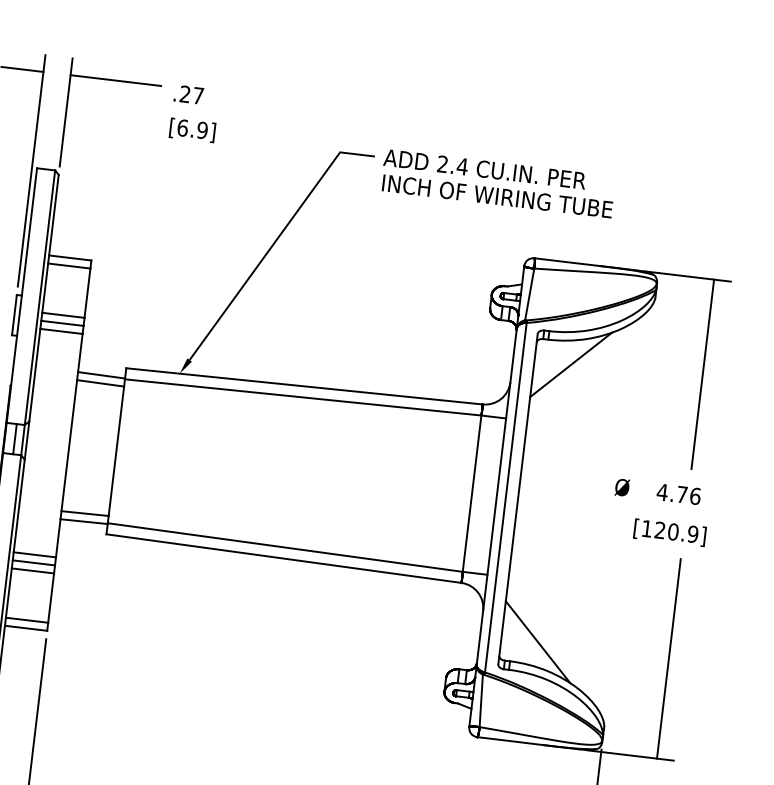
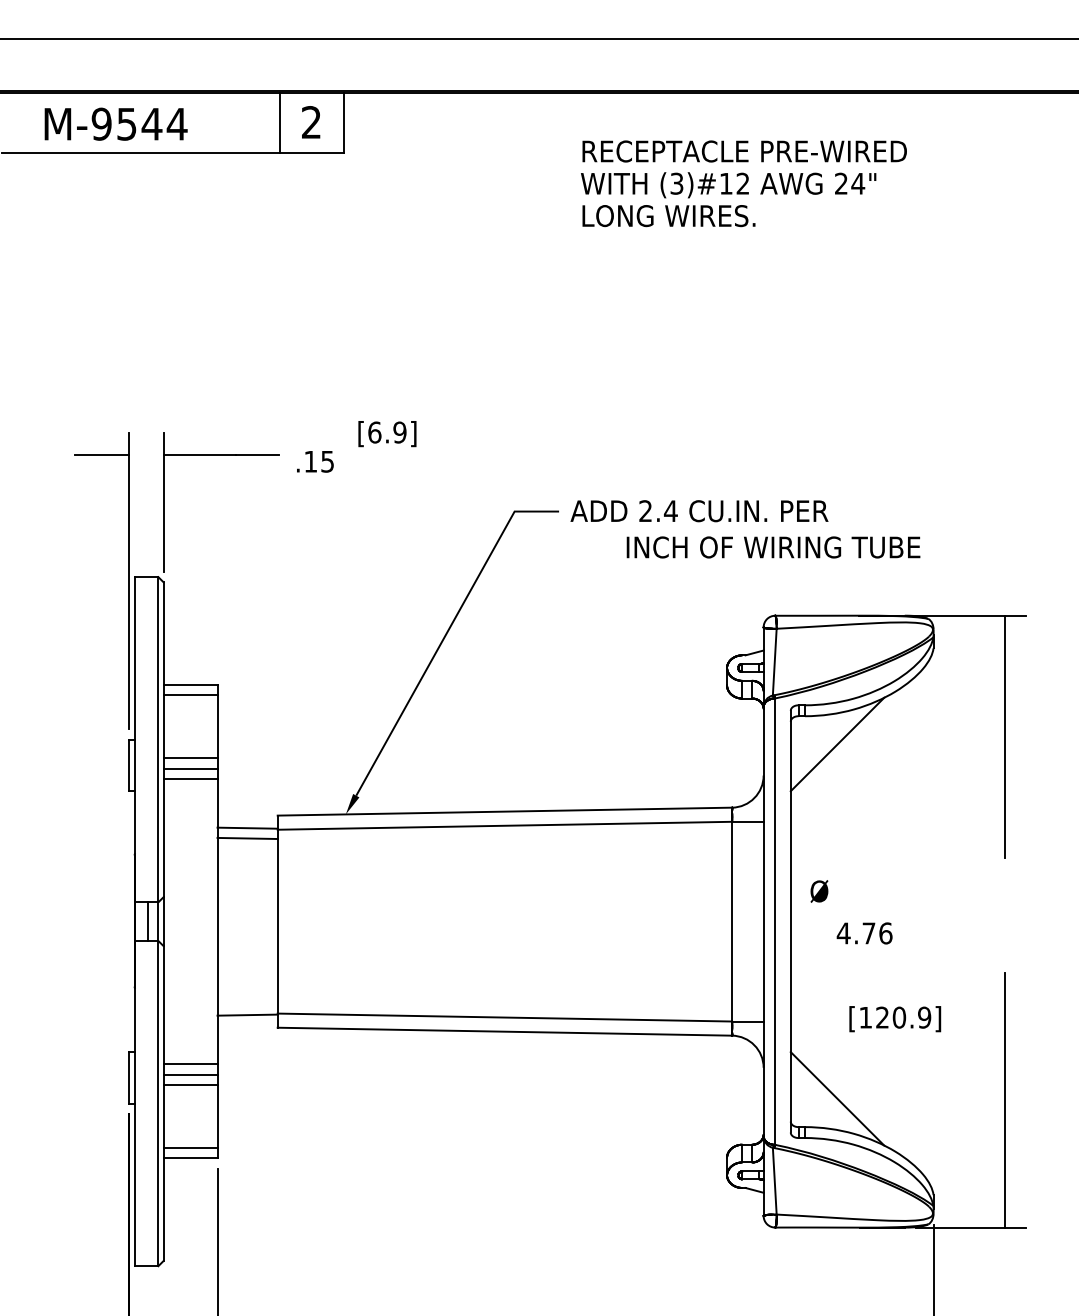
text: (191, 94) -> (318, 461), .27 -> .15
text: (192, 130) -> (387, 434), moved
text: (497, 196) -> (773, 547), moved
text: (622, 487) -> (819, 891), moved
text: (678, 494) -> (864, 933), moved
line: (85, 513) -> (247, 1004), removed
text: (670, 533) -> (895, 1019), moved

